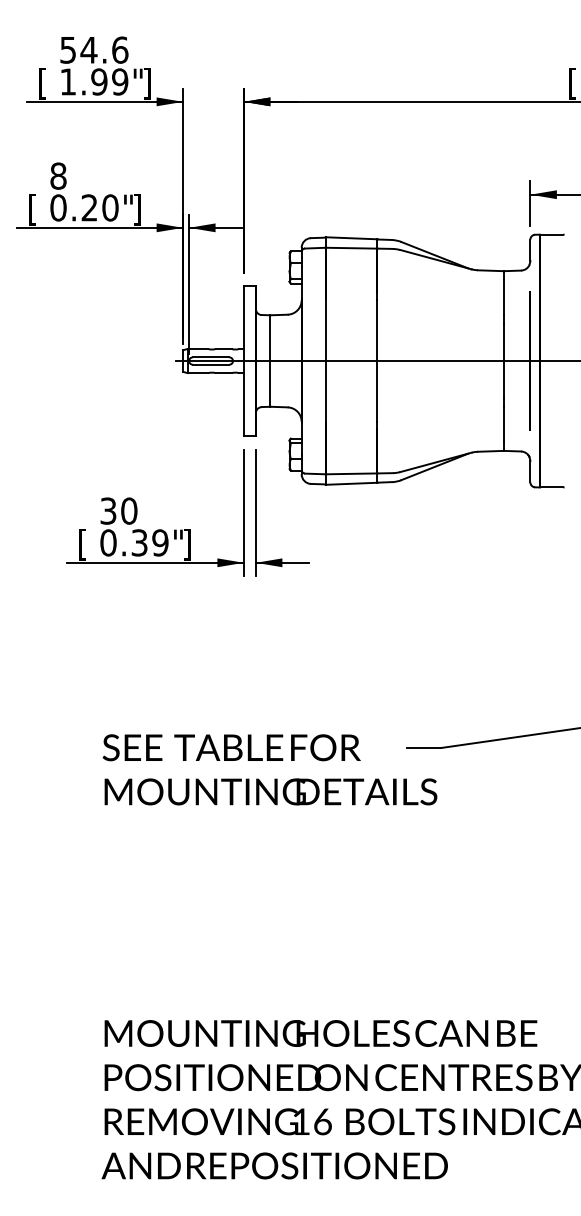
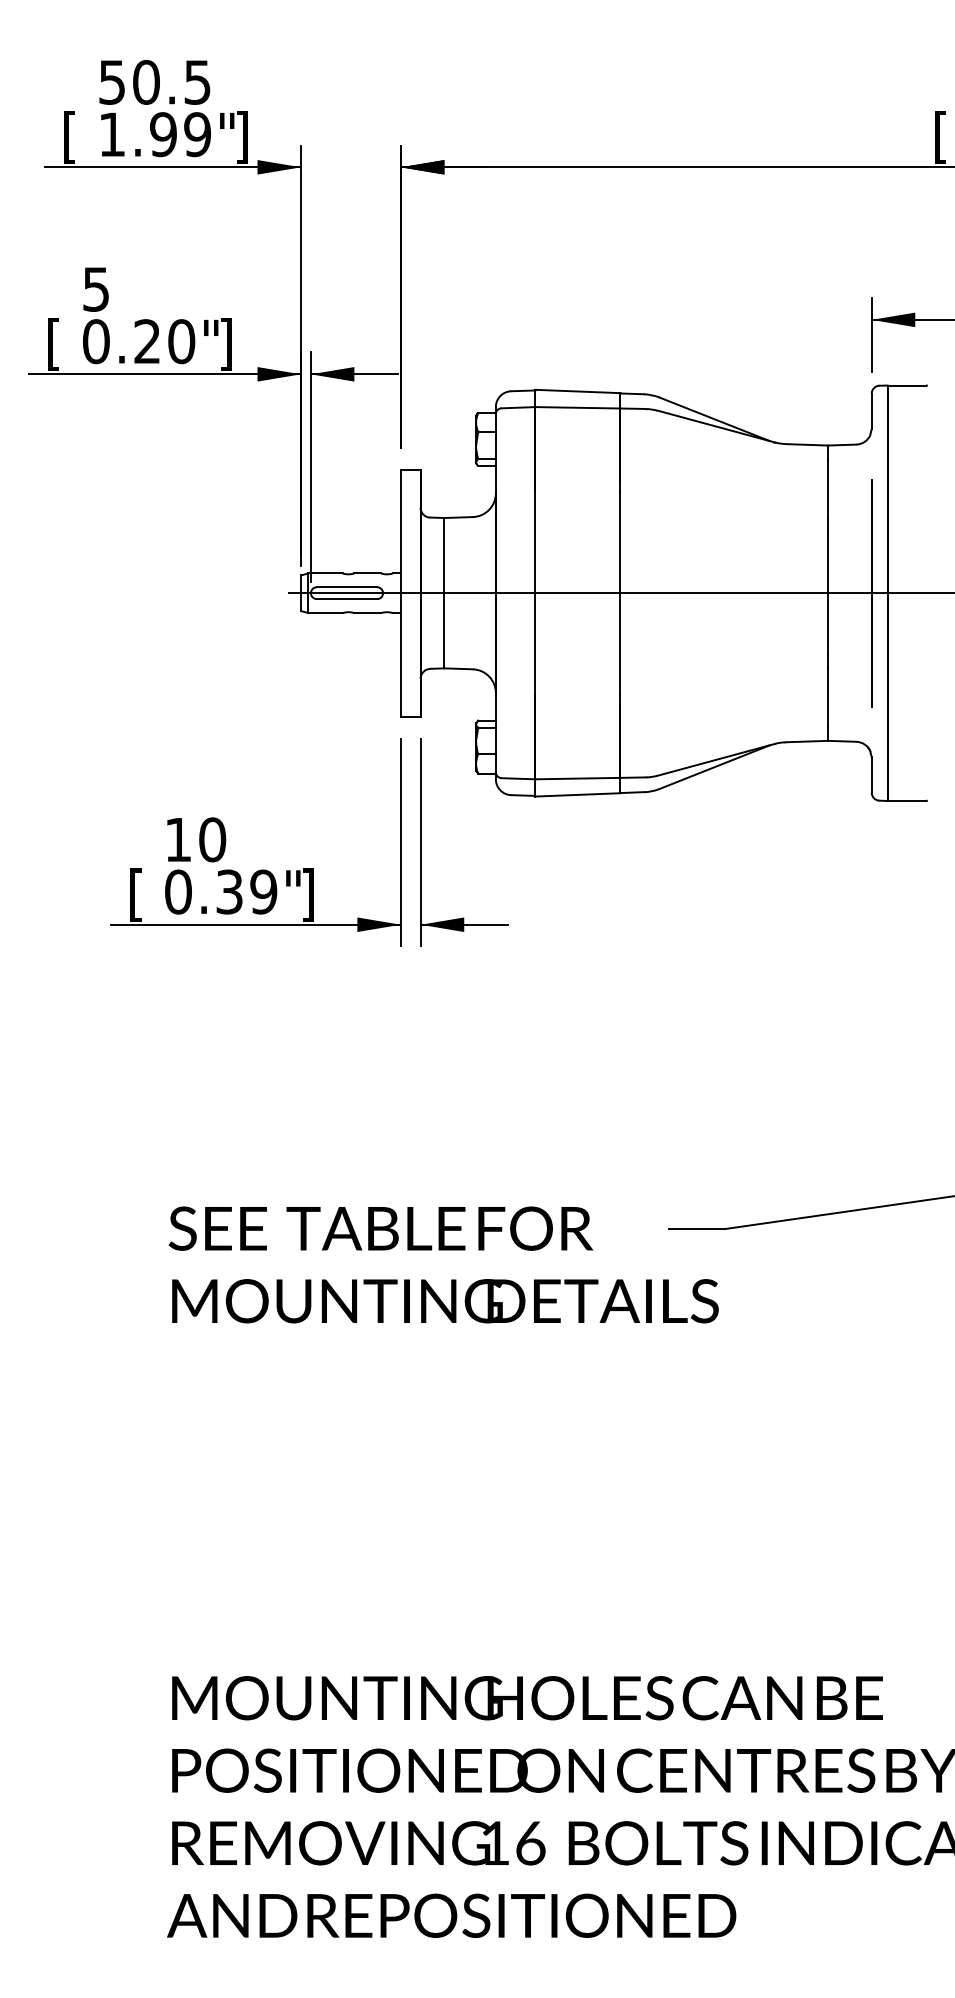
text: (104, 49) -> (171, 81), 54.6 -> 50.5
text: (58, 175) -> (96, 288), 8 -> 5
text: (108, 510) -> (178, 838), 30 -> 10

